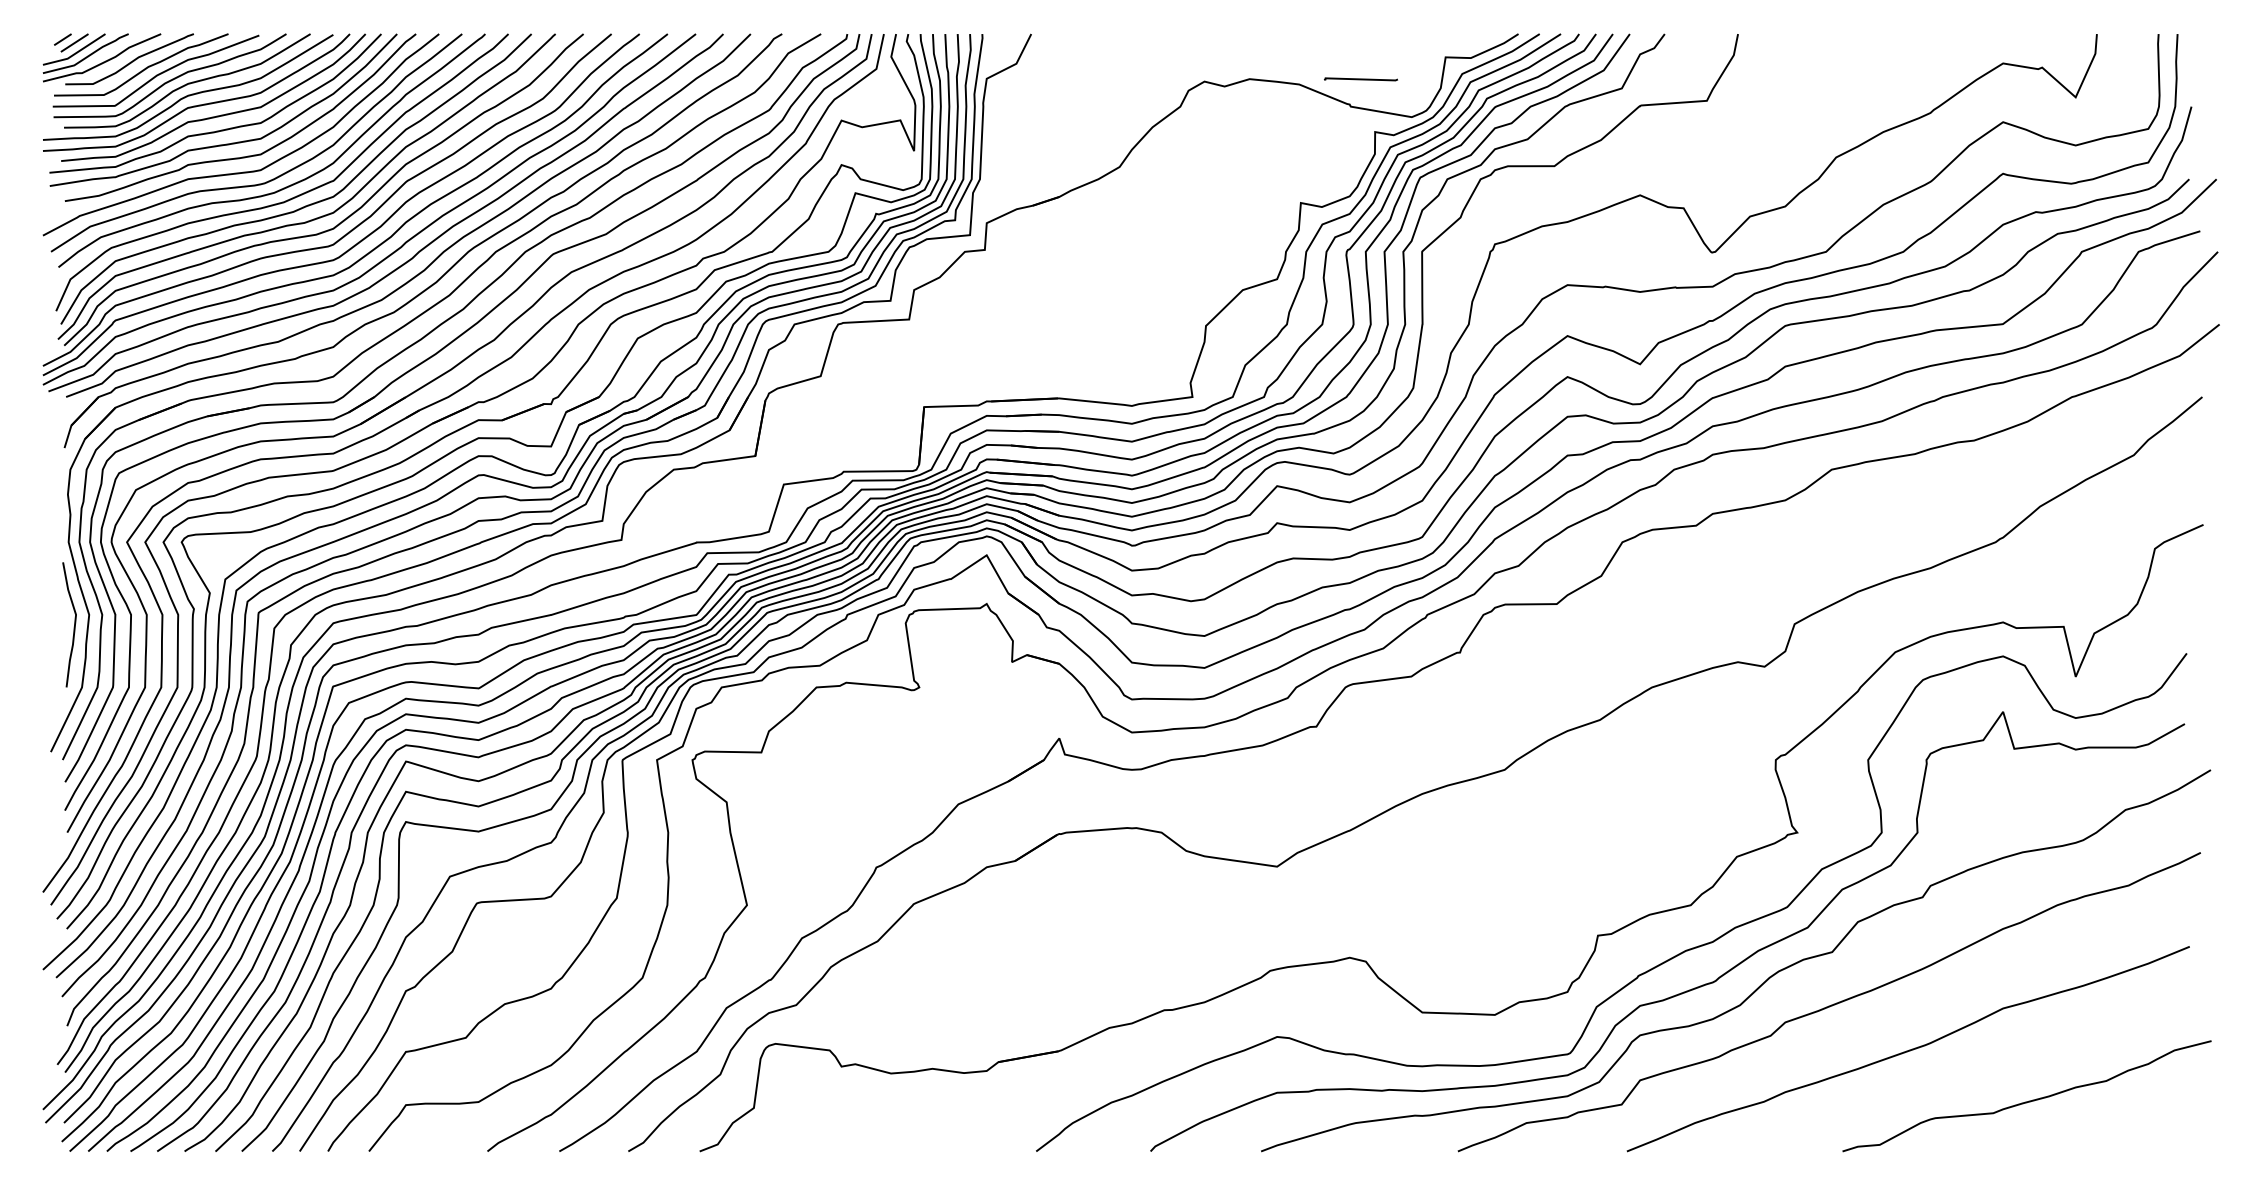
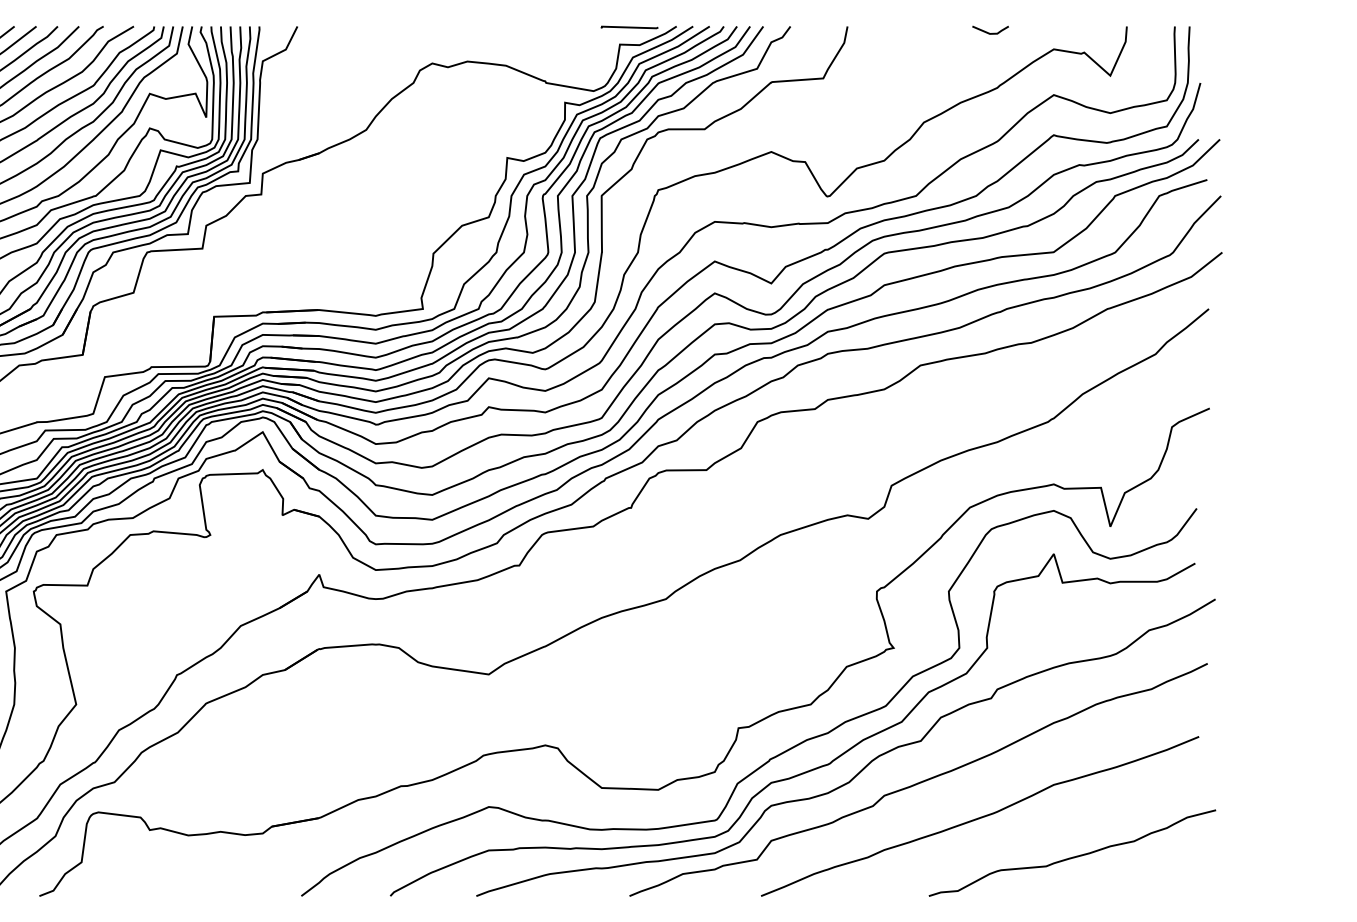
line: (1921, 42) -> (990, 33), added
line: (1360, 79) -> (629, 27), moved

